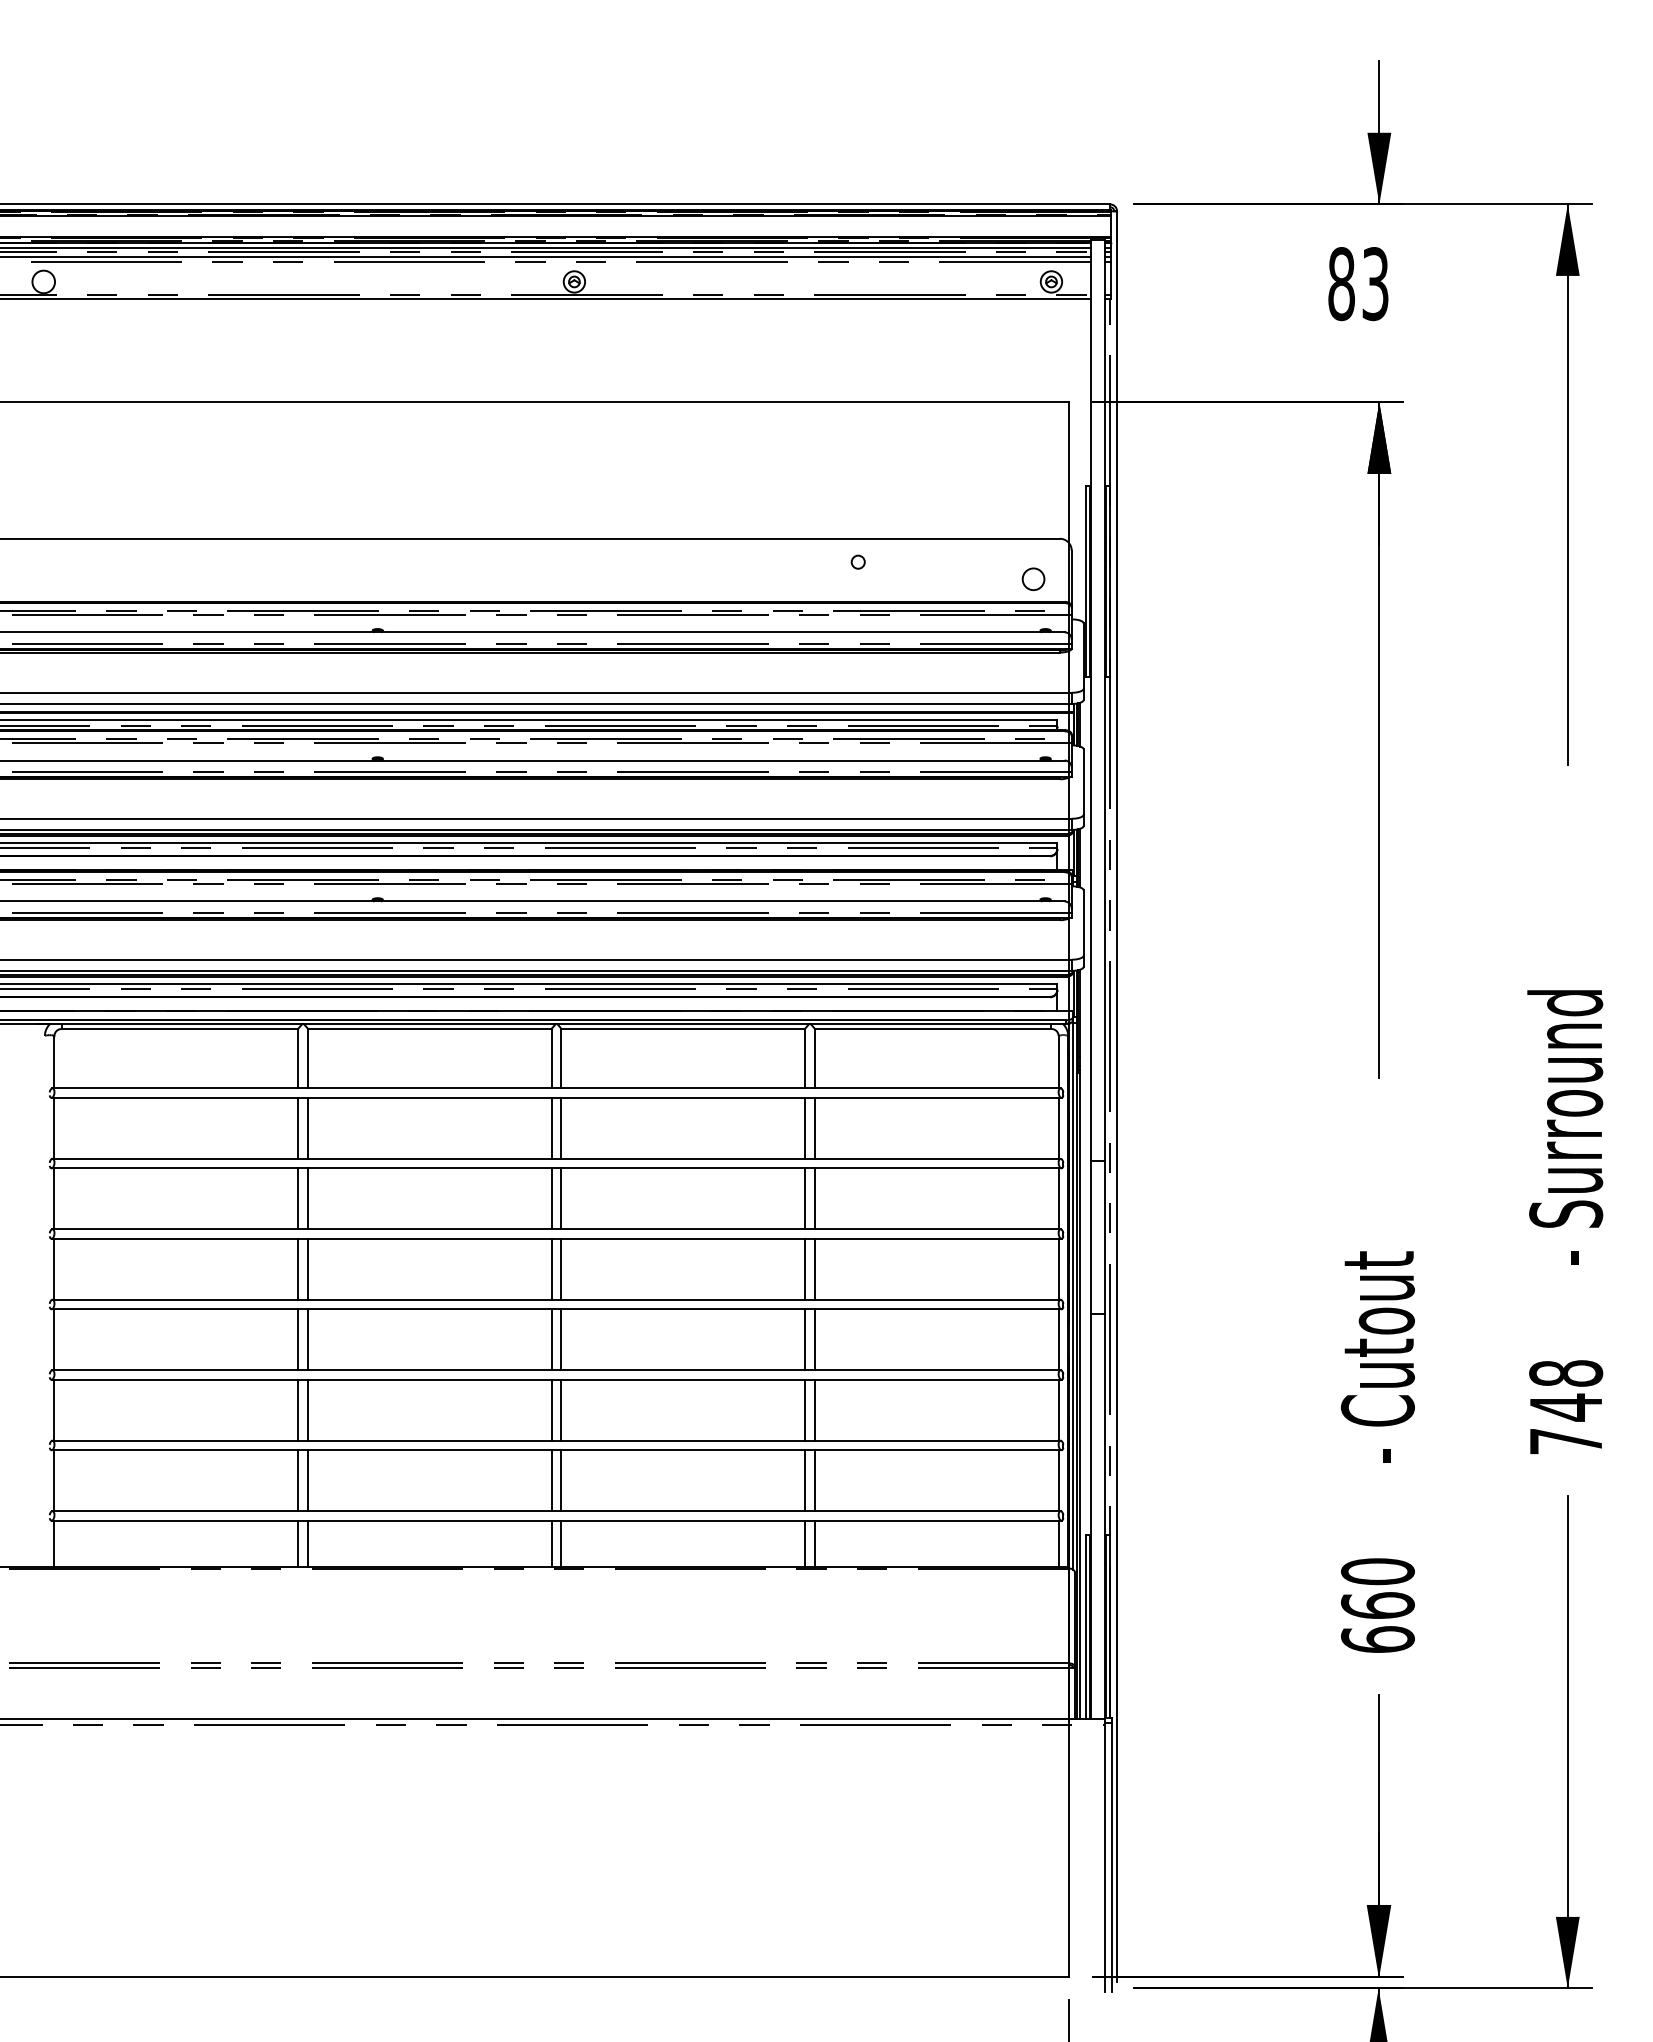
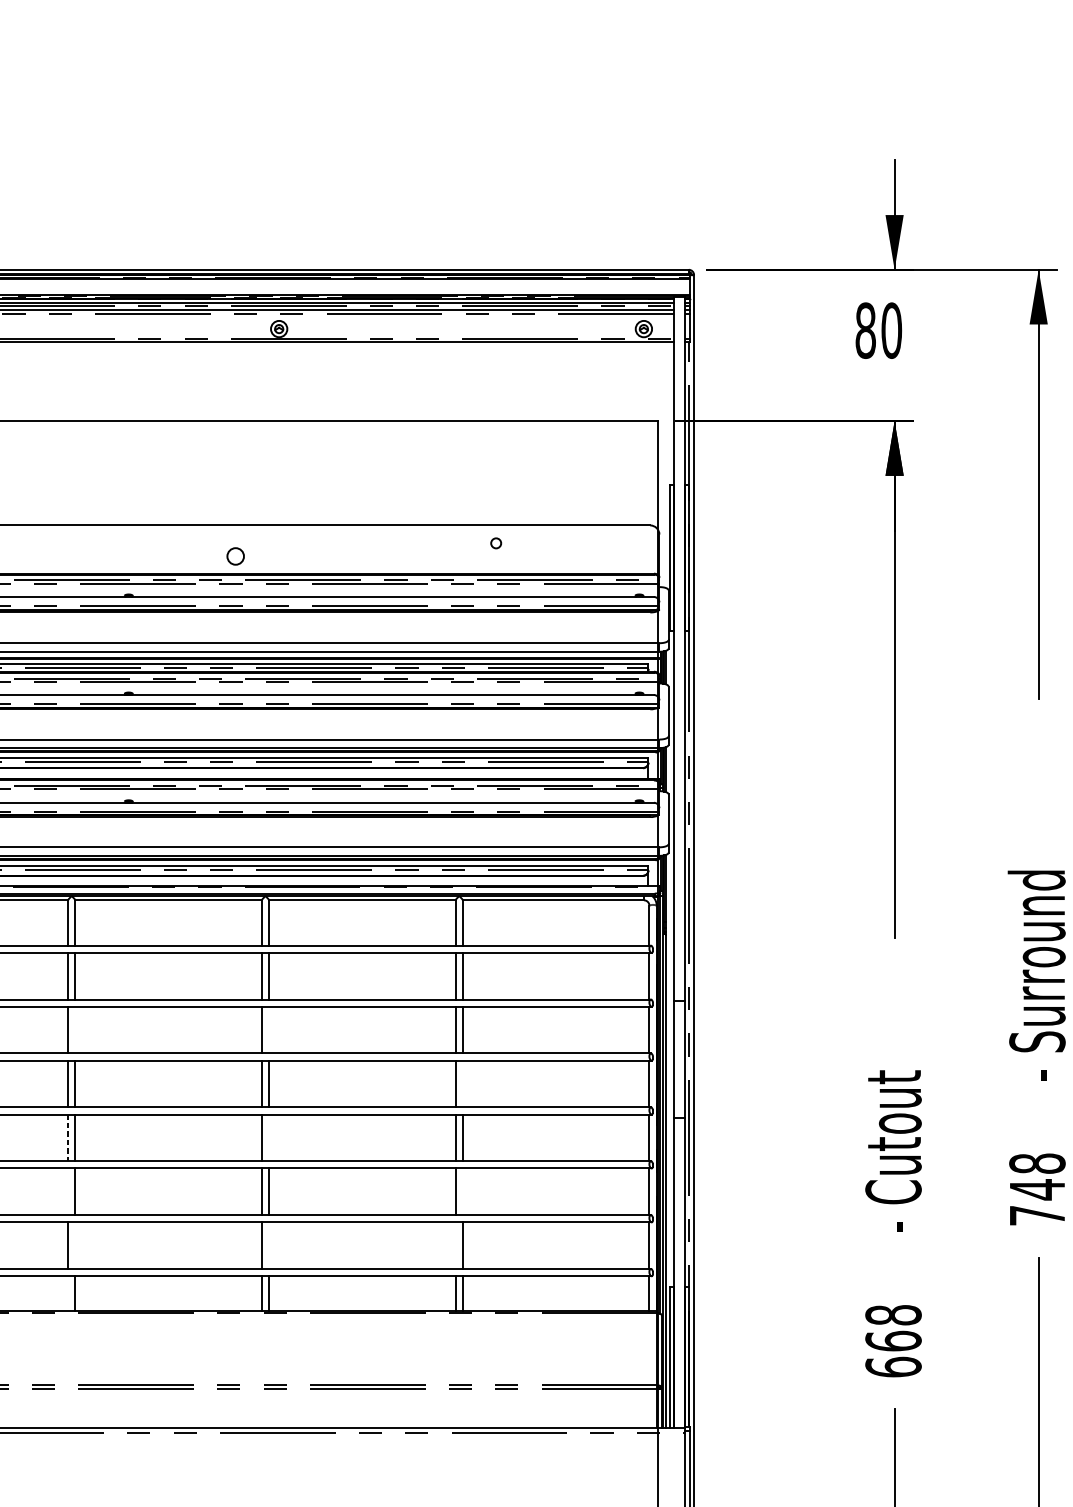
text: (1375, 284) -> (891, 331), 83 -> 80
circle: (1033, 578) -> (235, 555), moved
line: (307, 1198) -> (75, 1029), removed
line: (561, 1198) -> (269, 1029), removed
line: (814, 1268) -> (462, 1083), removed
line: (561, 1339) -> (269, 1137), removed
line: (298, 1340) -> (68, 1138), solid -> dashed
line: (298, 1409) -> (68, 1191), removed
line: (814, 1409) -> (462, 1191), removed
line: (307, 1480) -> (75, 1245), removed
line: (561, 1480) -> (269, 1245), removed
line: (805, 1480) -> (455, 1245), removed
line: (298, 1543) -> (68, 1293), removed
text: (1377, 1571) -> (893, 1315), 660 -> 668

